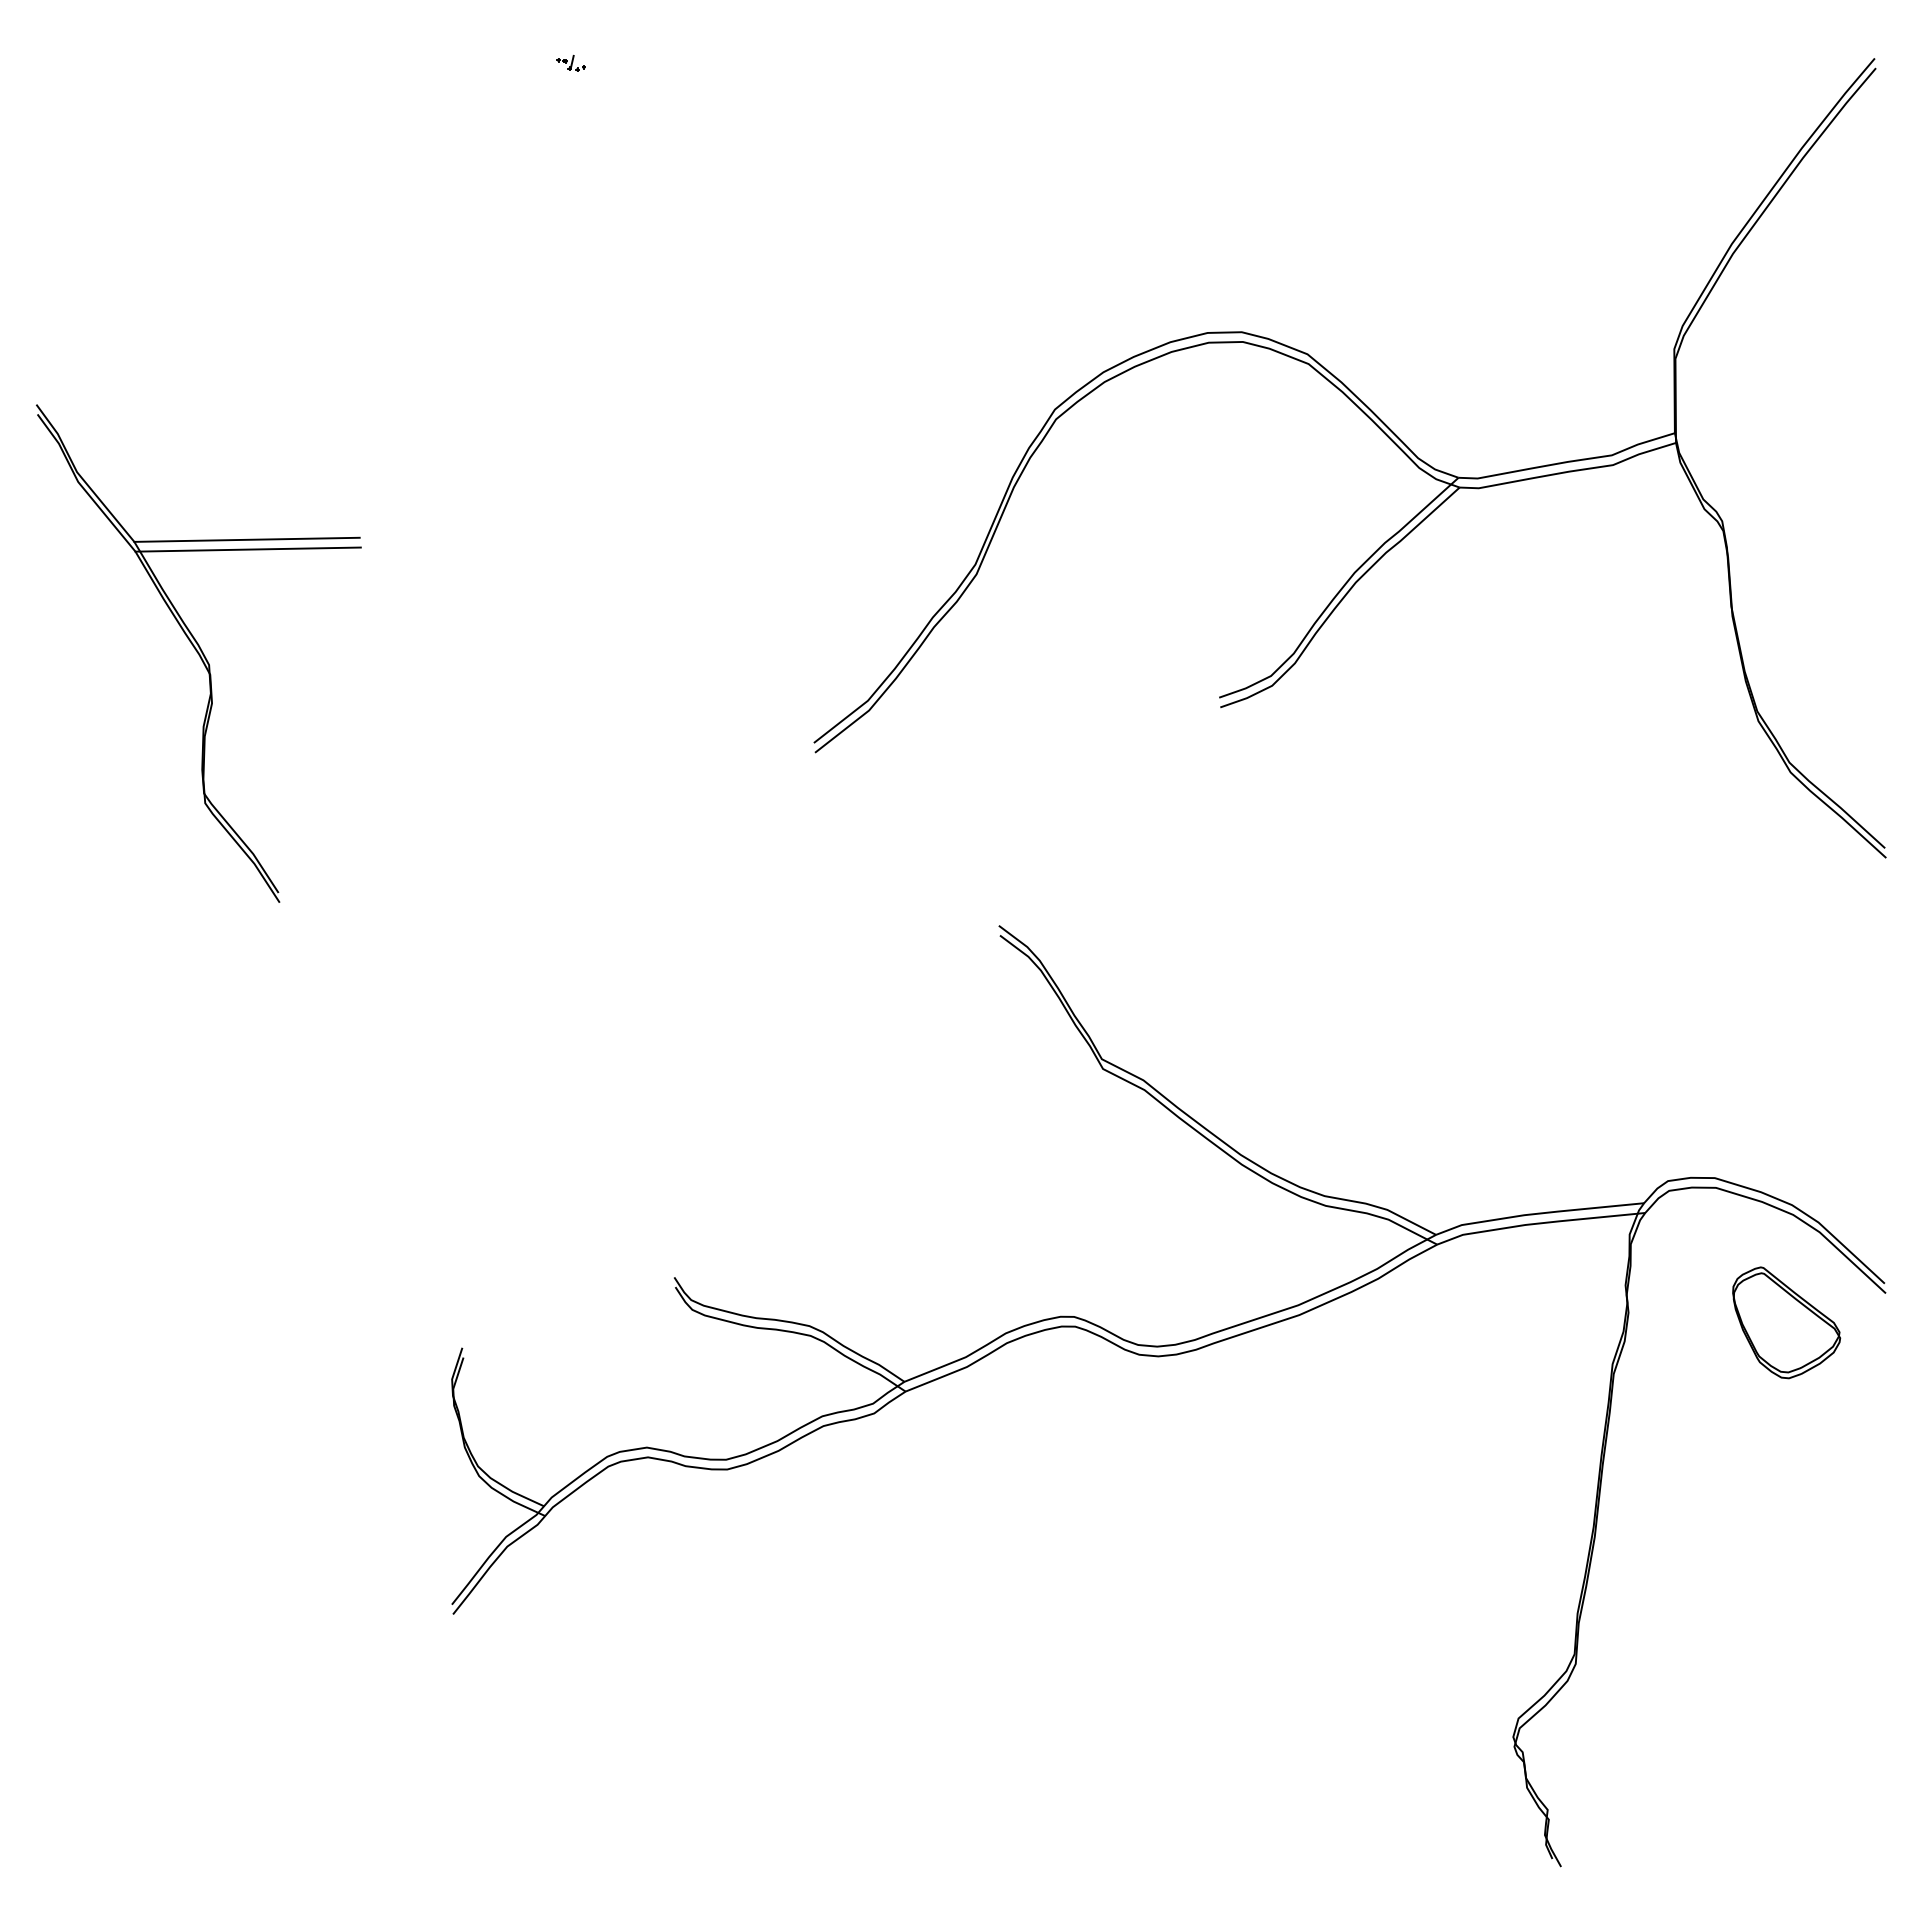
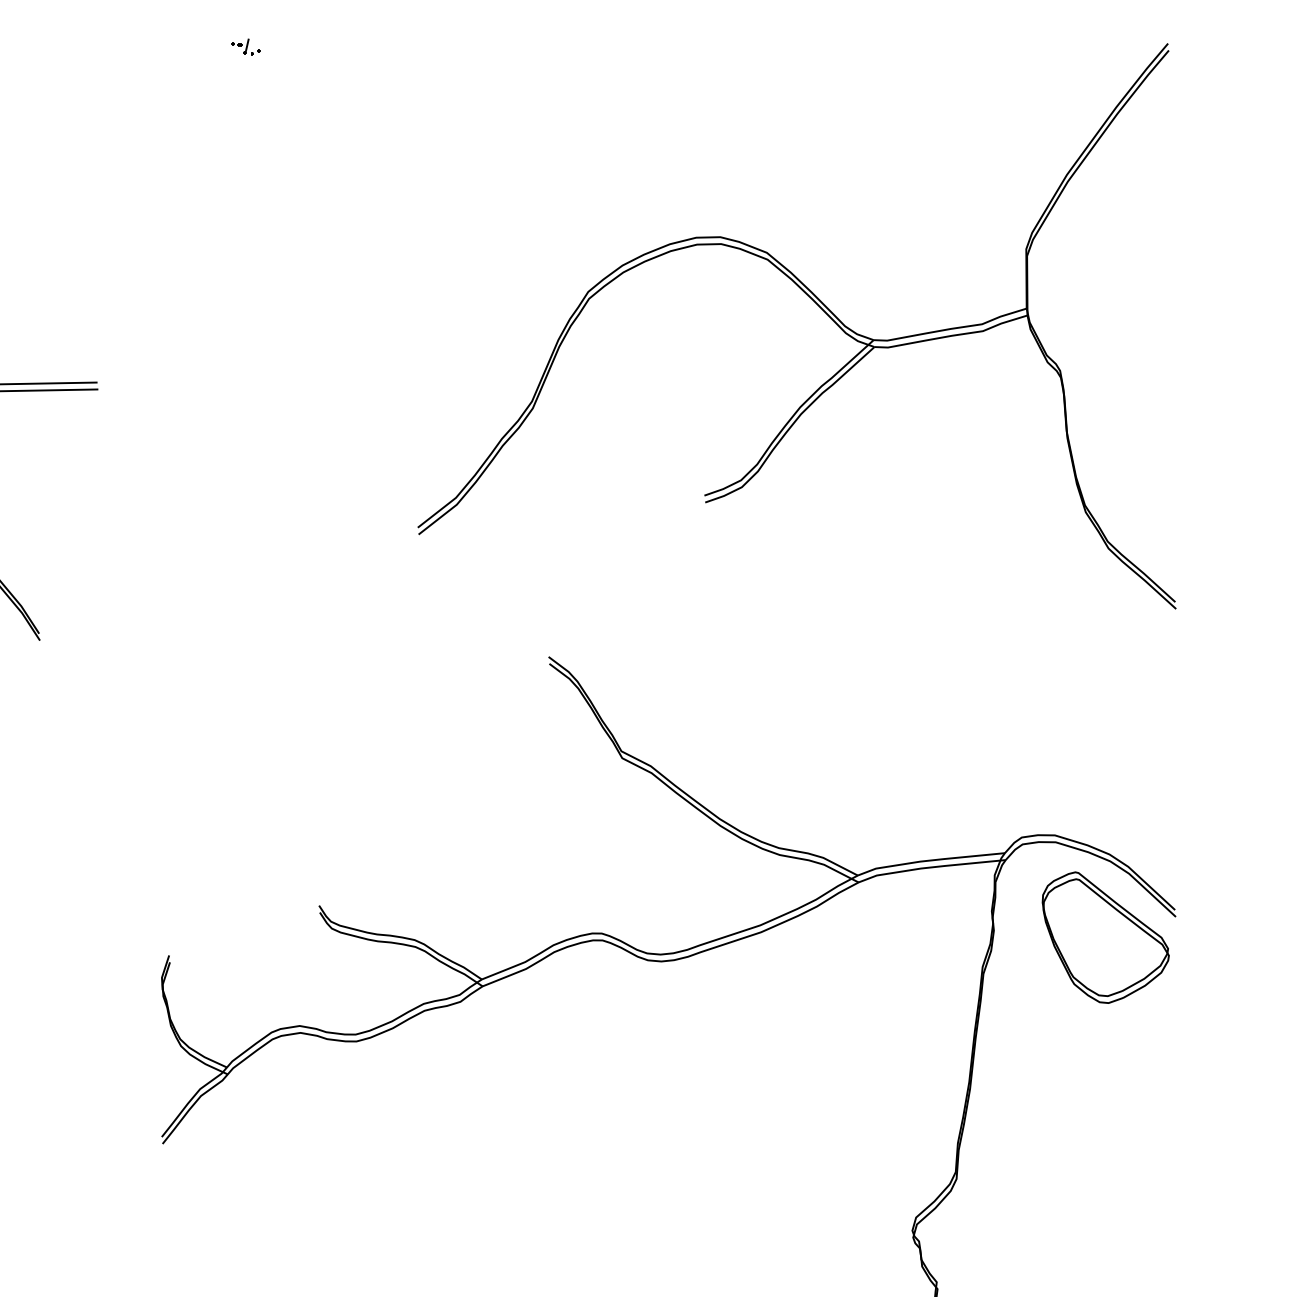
part: (571, 62) -> (246, 46), size x1.43
part: (1786, 1322) -> (1105, 937), size x1.67

